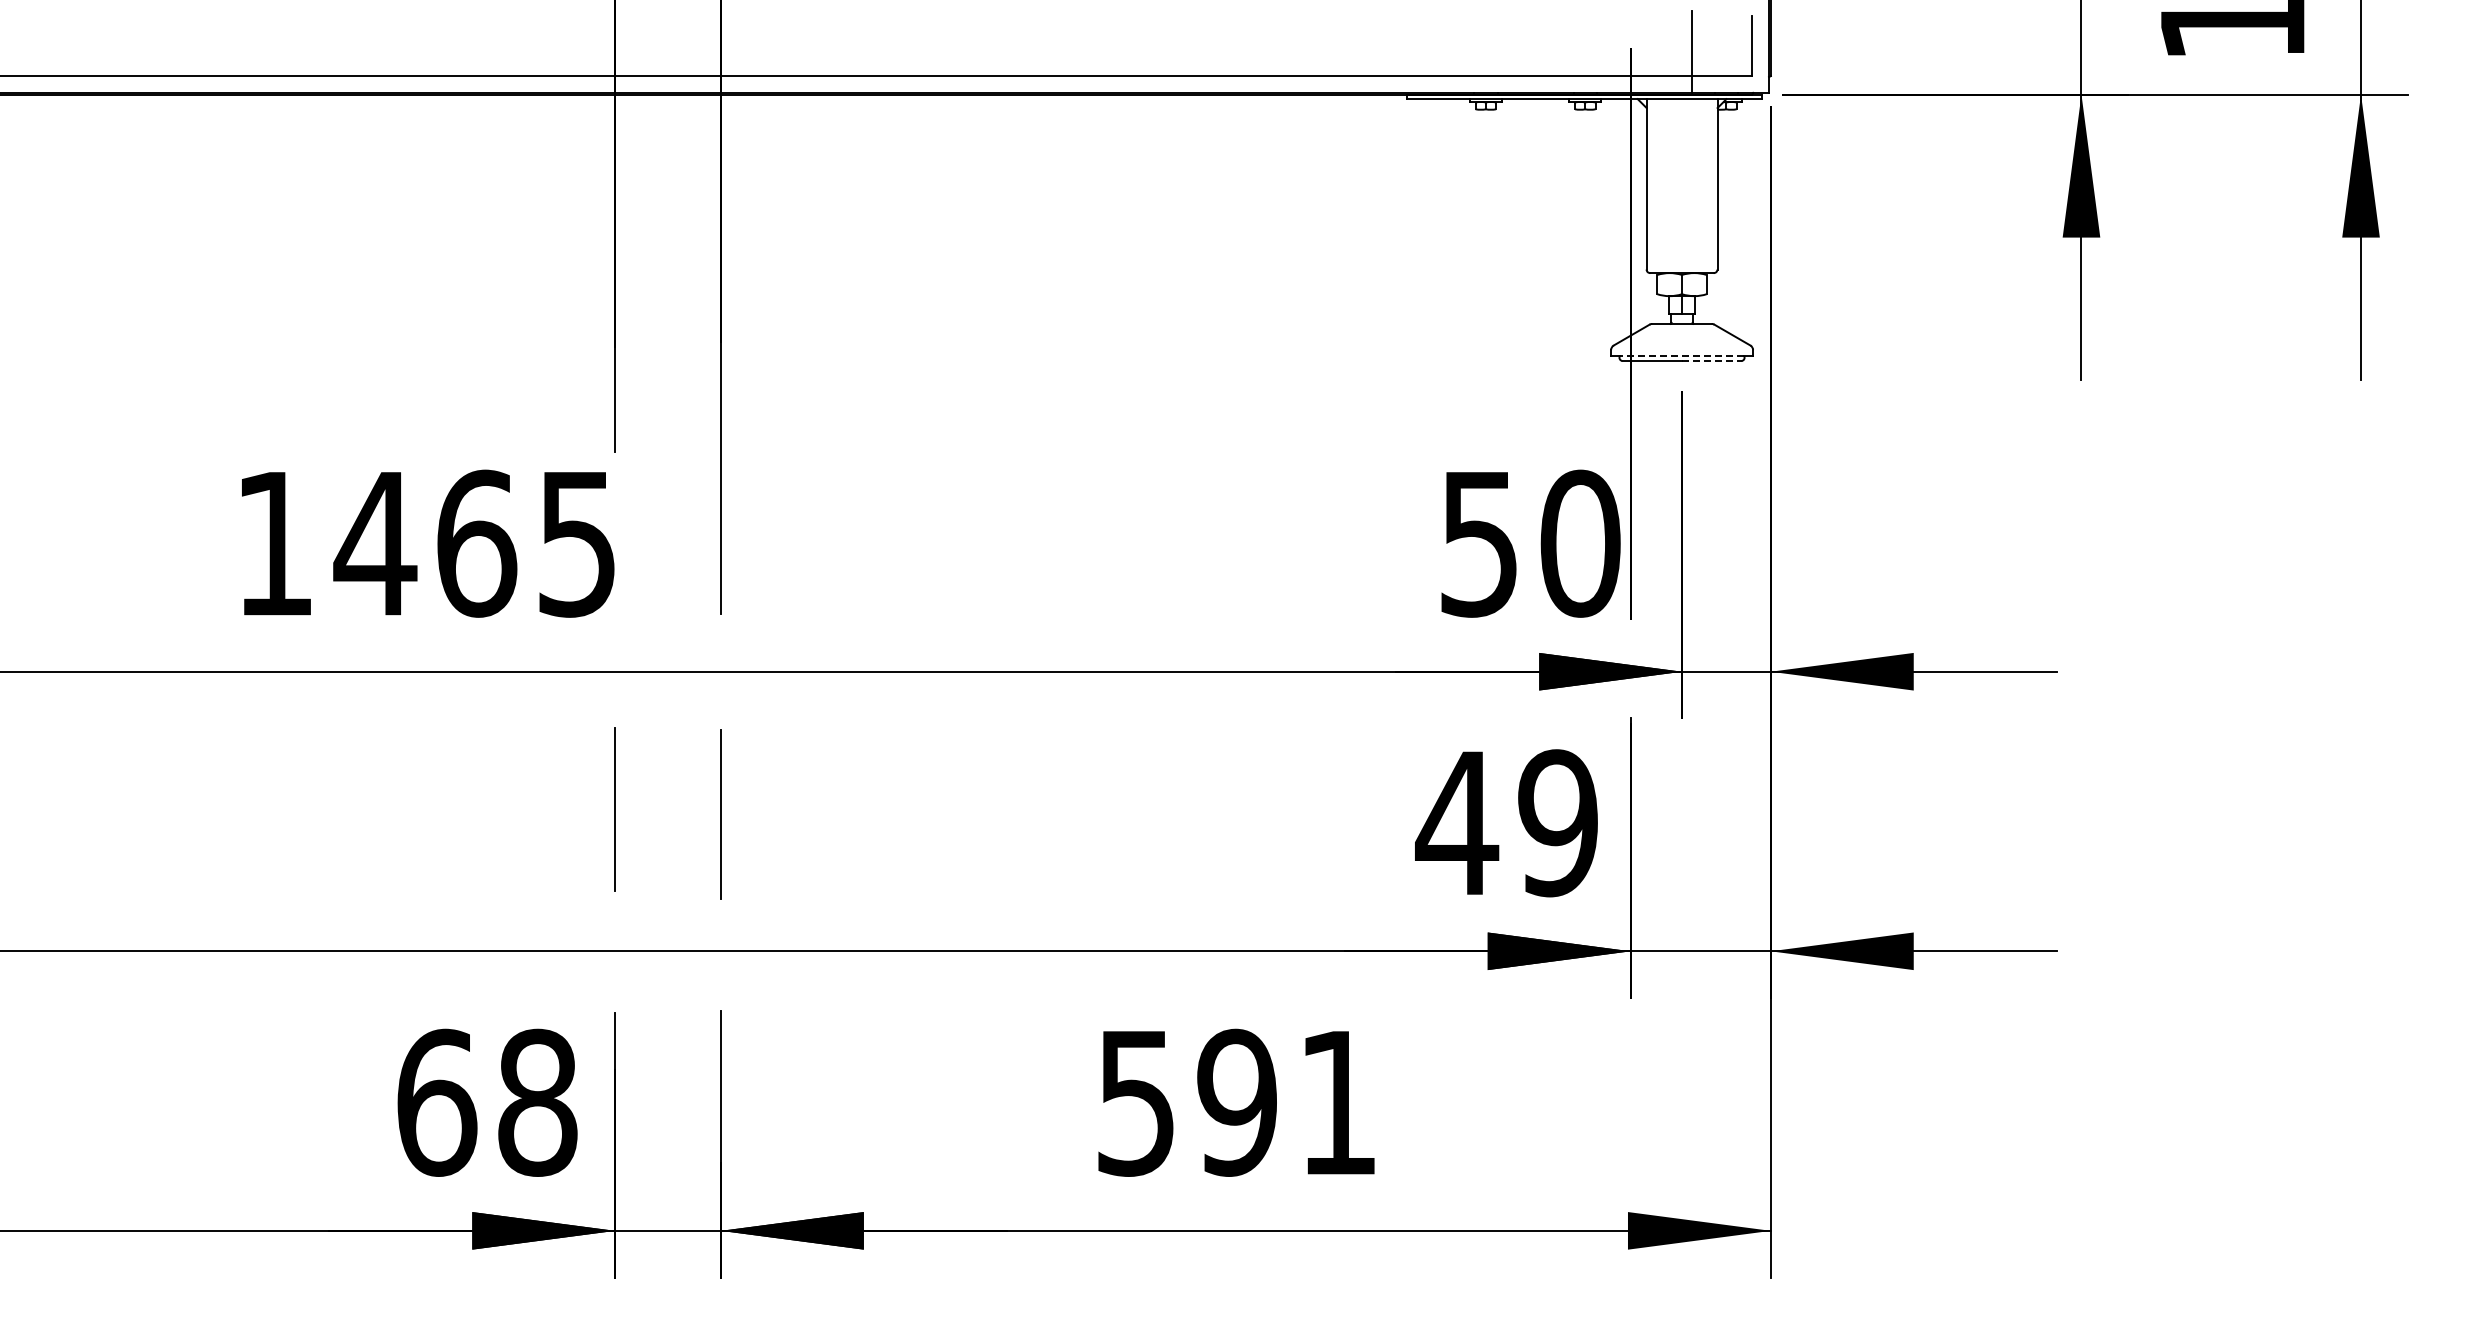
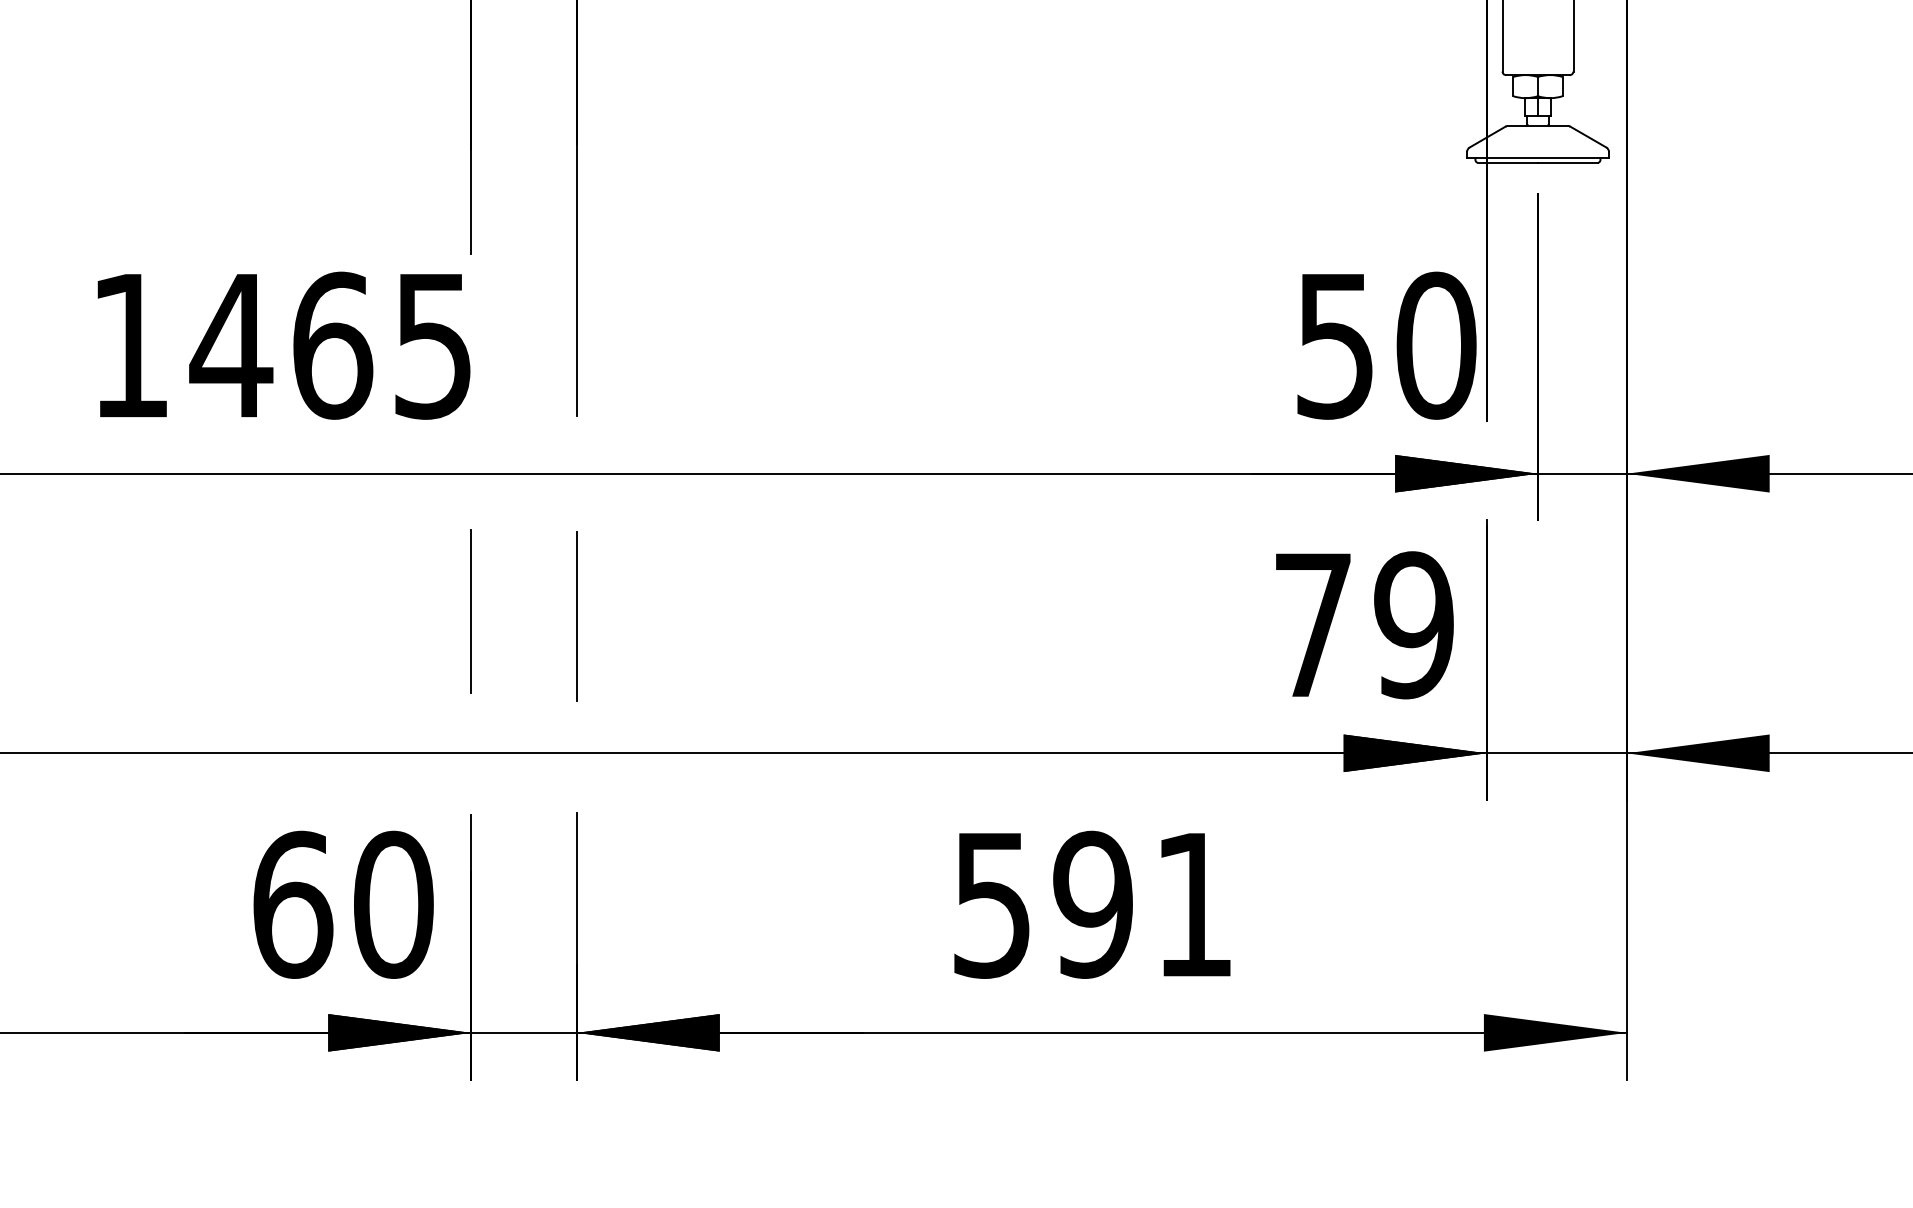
line: (1681, 355) -> (1537, 157), dashed -> solid
line: (1711, 361) -> (1567, 163), dashed -> solid
text: (1457, 822) -> (1313, 624), 49 -> 79
text: (537, 1102) -> (393, 904), 68 -> 60

